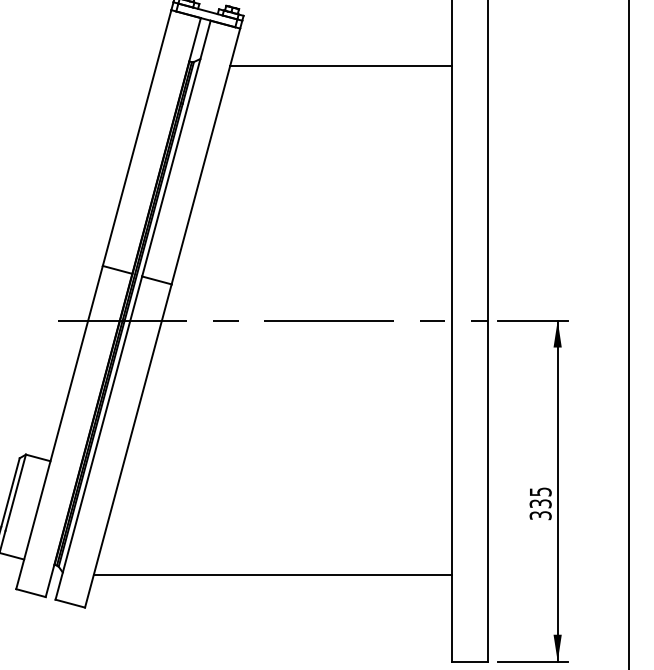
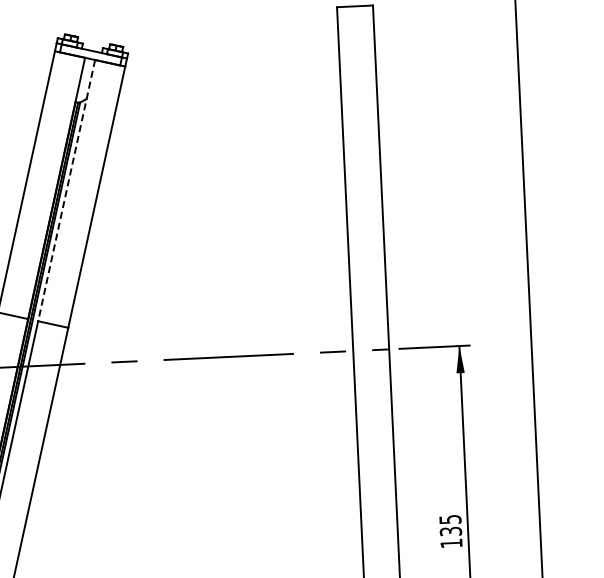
line: (341, 66) -> (229, 99), removed
line: (176, 149) -> (66, 191), solid -> dashed
text: (540, 515) -> (451, 543), 335 -> 135

